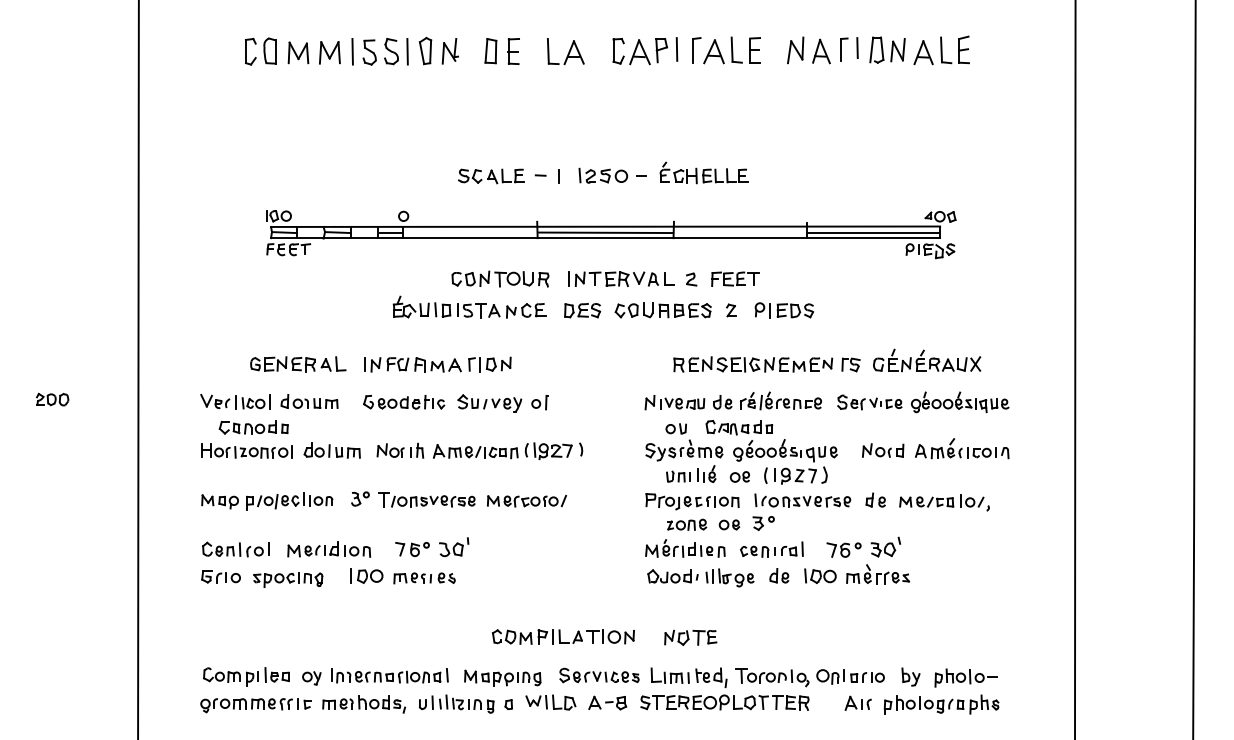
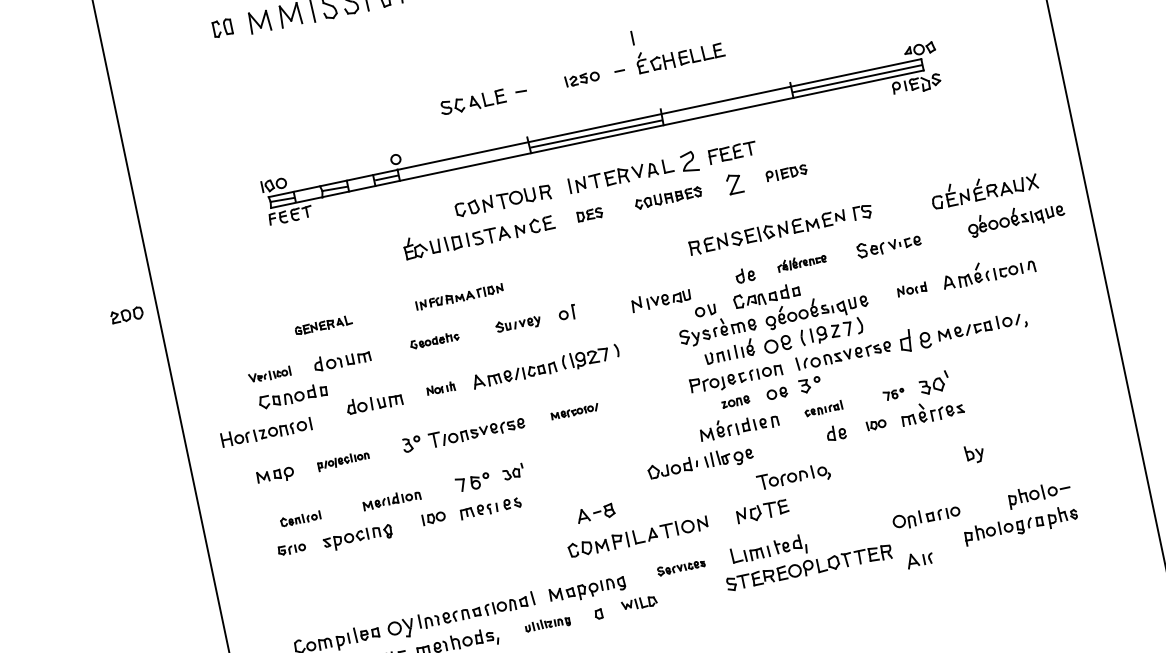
part: (260, 51) -> (222, 28), size x0.6
part: (603, 175) -> (582, 78), size x0.7
line: (558, 176) -> (632, 38), moved
part: (691, 279) -> (689, 161), size x1.6
part: (582, 310) -> (589, 214), size x0.7
part: (662, 310) -> (667, 198), size x0.7
part: (731, 310) -> (735, 183), size x1.6
part: (784, 310) -> (786, 173), size x0.7
part: (927, 360) -> (984, 188), moved
part: (298, 364) -> (323, 325), size x0.6
part: (437, 364) -> (459, 297), size x0.6
part: (52, 399) -> (126, 315), moved
part: (780, 400) -> (801, 261), size x0.6
part: (235, 401) -> (269, 374), size x0.6
part: (404, 401) -> (434, 339), size x0.6
part: (674, 402) -> (660, 299), moved
part: (960, 402) -> (1016, 218), moved
part: (489, 403) -> (518, 324), size x0.7
part: (246, 450) -> (265, 431), moved
part: (400, 450) -> (440, 388), size x0.6
part: (883, 450) -> (912, 289), size x0.7
part: (739, 476) -> (776, 344), size x1.4
part: (875, 499) -> (914, 338), size x1.6
part: (527, 500) -> (575, 411), size x0.6
part: (289, 501) -> (343, 461), size x0.6
part: (687, 524) -> (736, 401), size x0.7
part: (454, 547) -> (513, 472), size x0.7
part: (235, 549) -> (300, 519), size x0.6
part: (329, 549) -> (392, 499), size x0.7
part: (771, 549) -> (823, 408), size x0.6
part: (843, 549) -> (893, 394), size x0.6
part: (366, 575) -> (433, 517), size x0.7
part: (820, 575) -> (876, 424), size x0.6
part: (220, 576) -> (291, 548), size x0.7
part: (700, 577) -> (700, 463), moved
part: (599, 675) -> (681, 567), size x0.6
part: (910, 676) -> (974, 453), moved
part: (772, 677) -> (793, 477), moved
part: (311, 678) -> (401, 629), size x1.4
part: (550, 702) -> (639, 603), size x0.7
part: (607, 702) -> (595, 512), moved
part: (857, 702) -> (918, 558), moved
part: (456, 703) -> (547, 623), size x0.6

